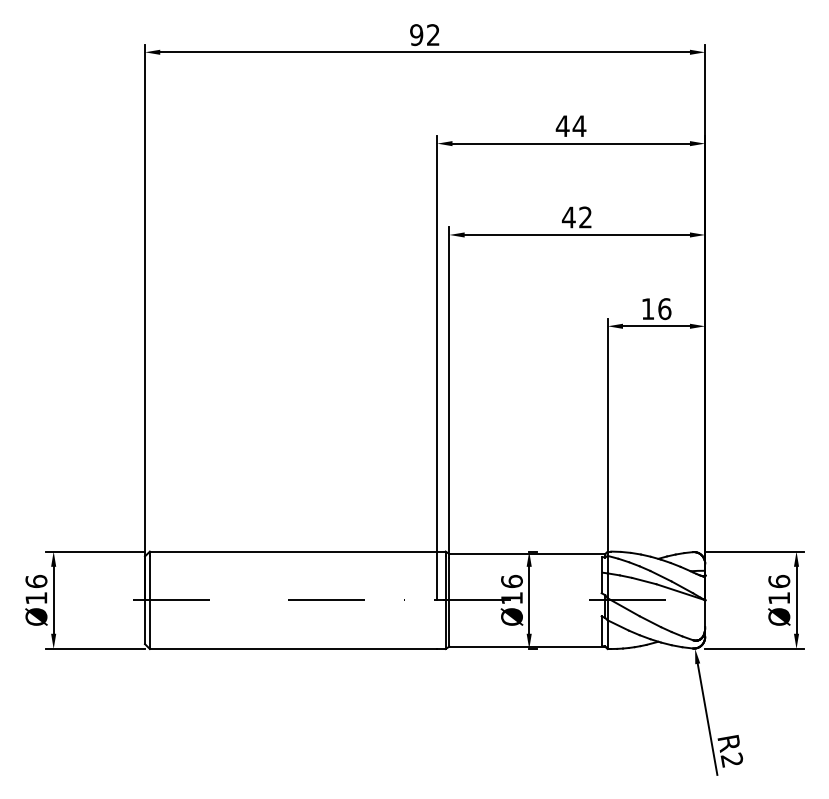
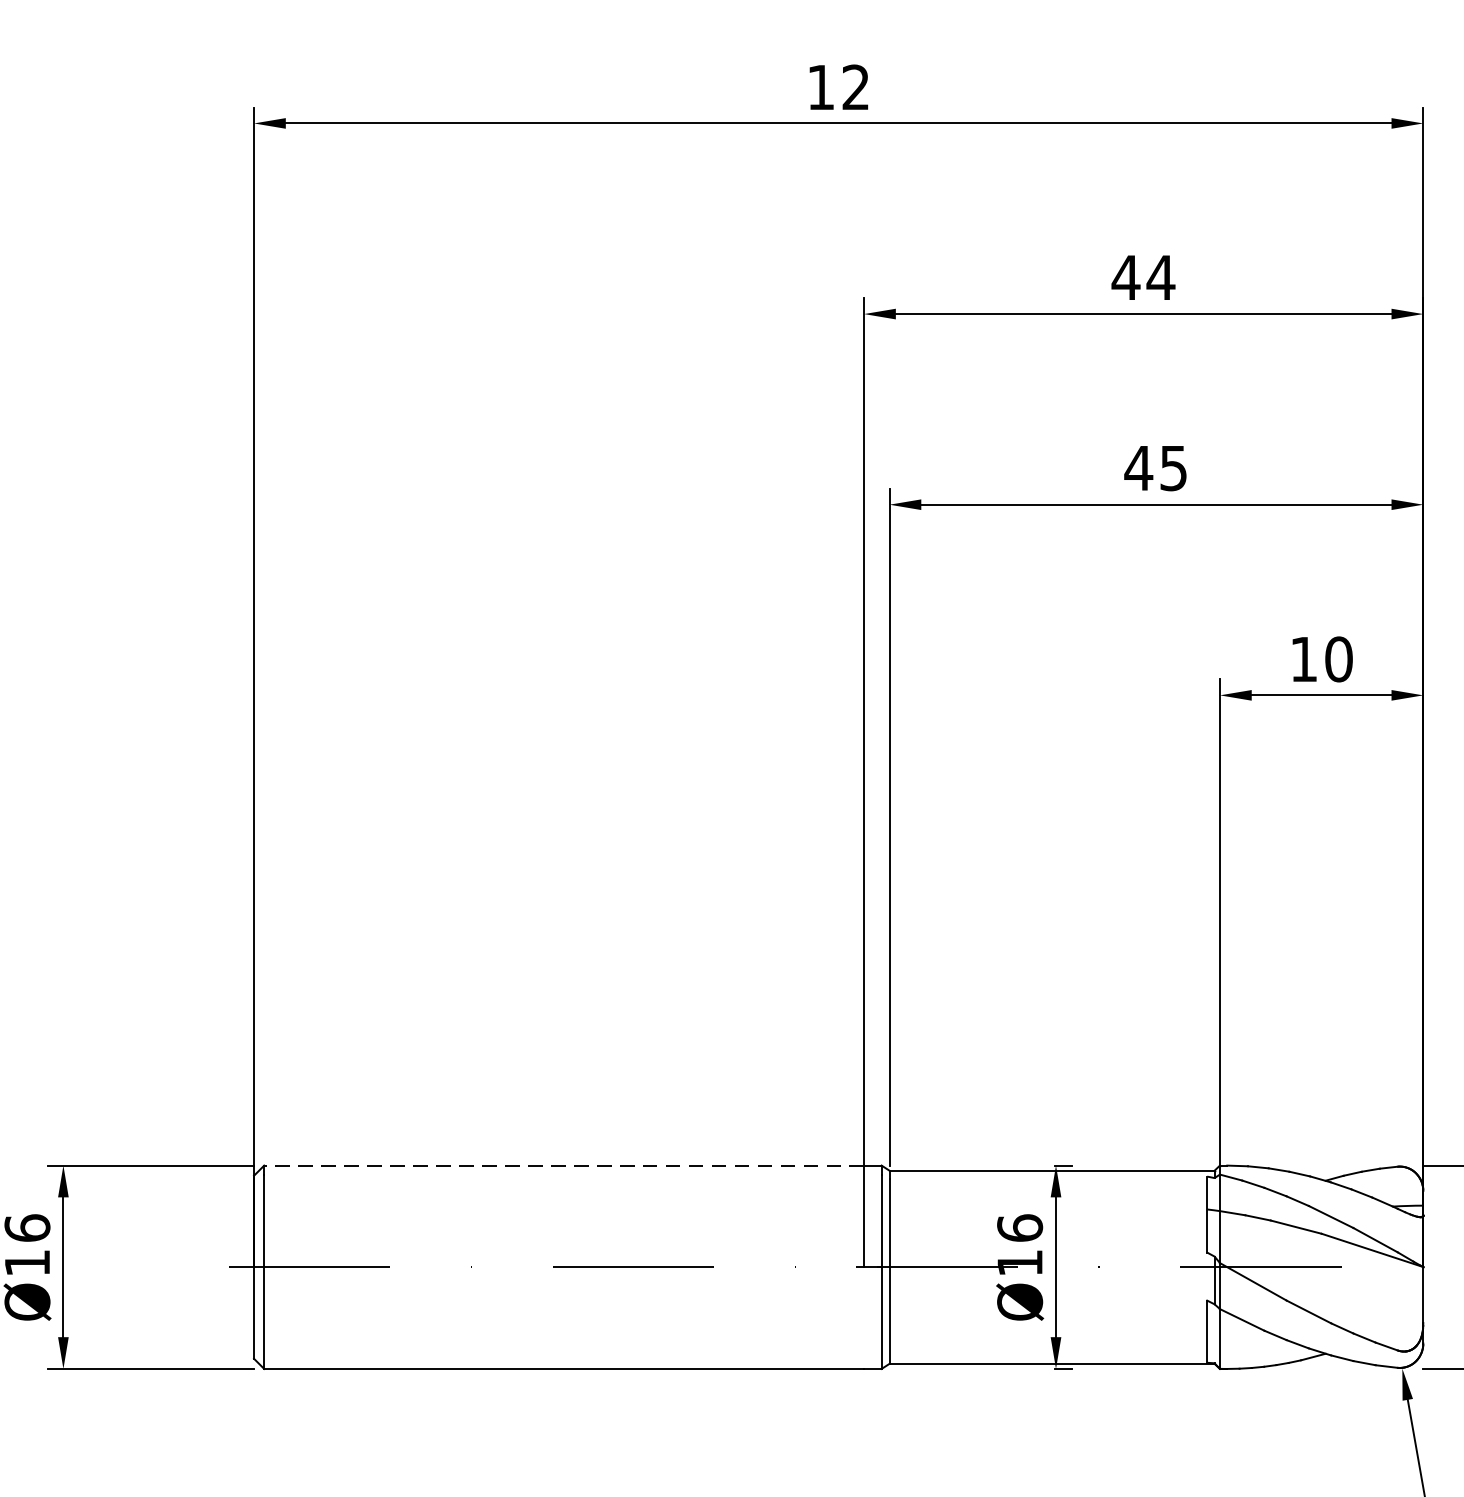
text: (416, 35) -> (820, 88), 92 -> 12
text: (585, 217) -> (1173, 468), 42 -> 45
text: (664, 308) -> (1338, 658), 16 -> 10
line: (293, 551) -> (563, 1165), solid -> dashed

